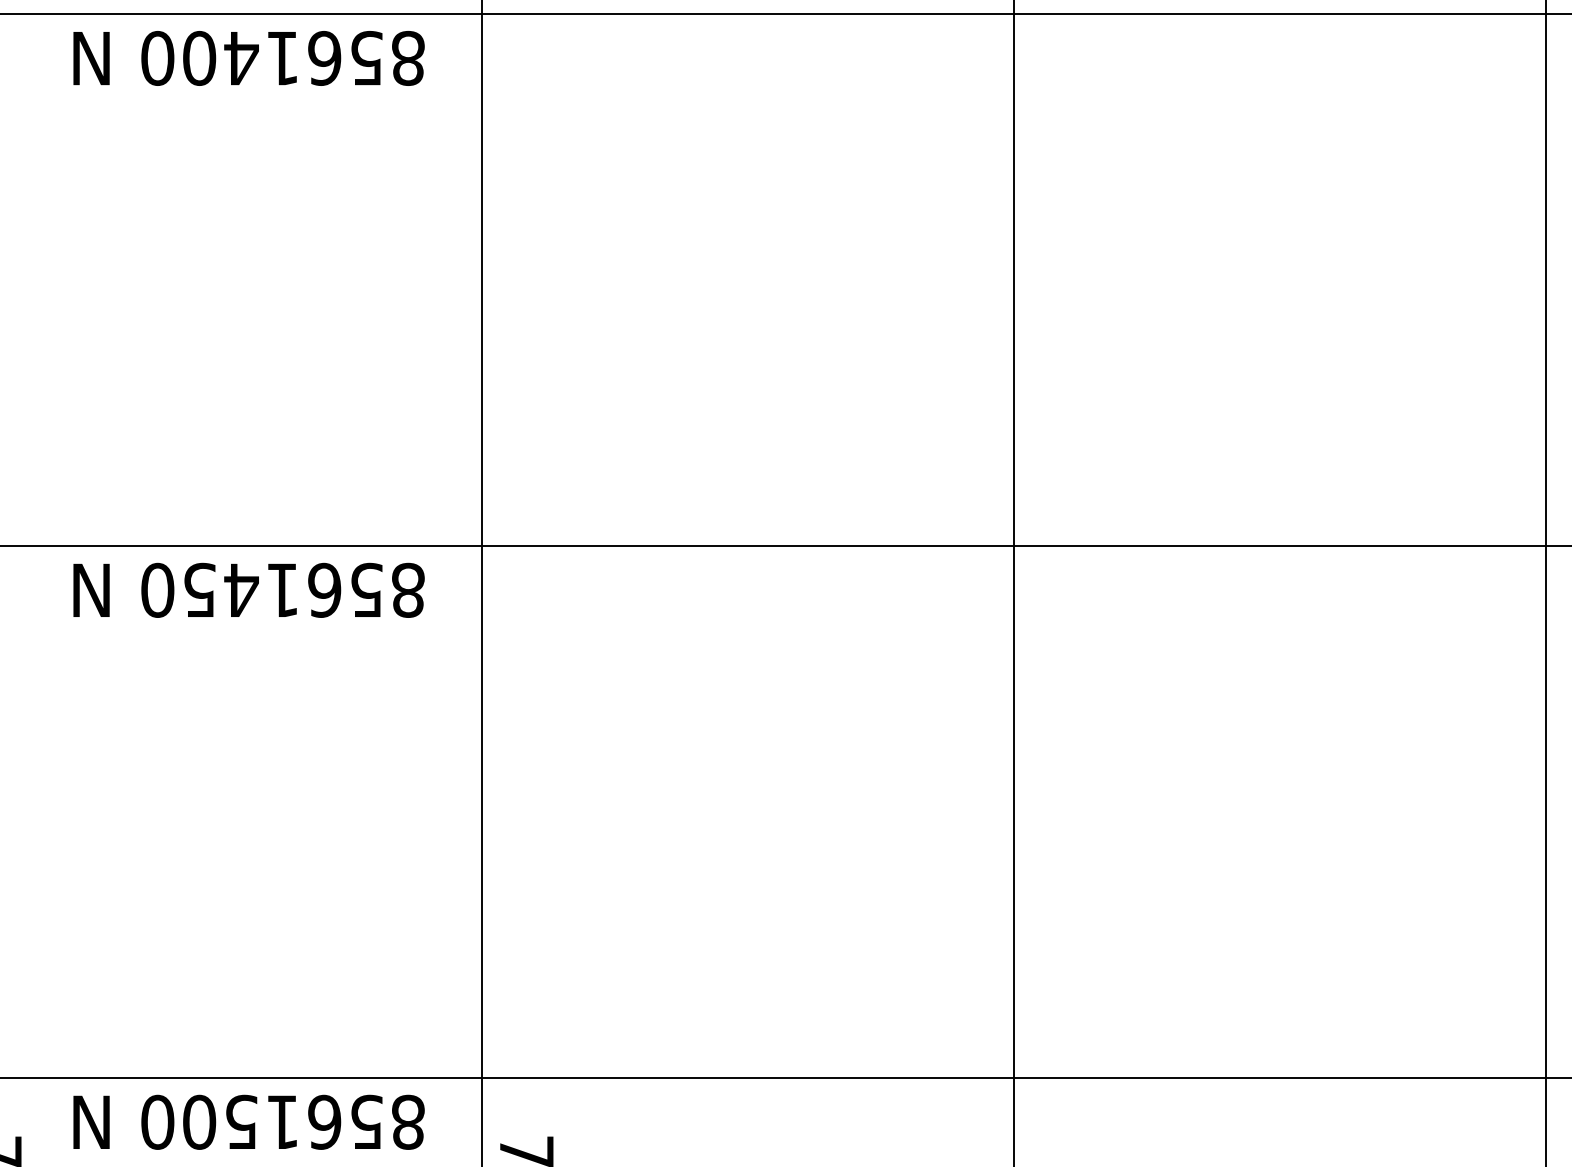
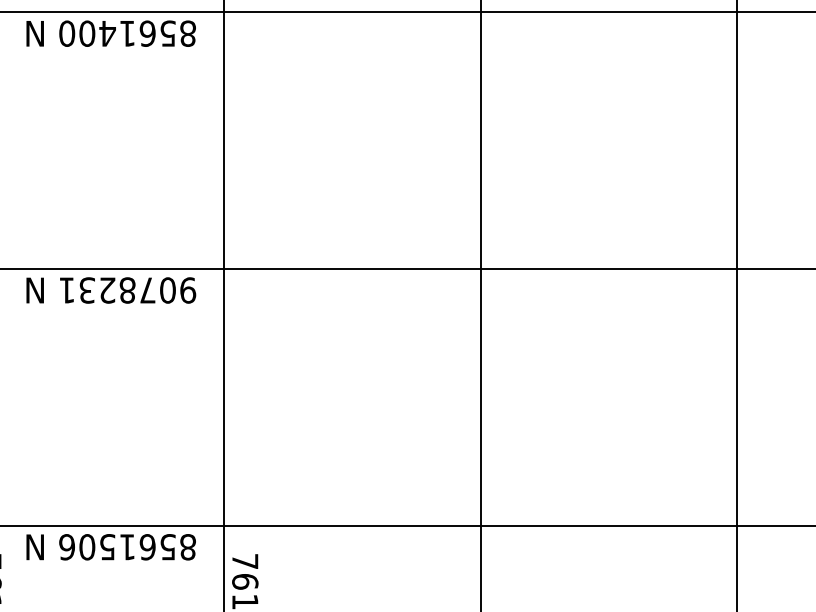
text: (282, 590) -> (127, 290), 8561450 -> 9078231
text: (158, 1122) -> (67, 547), 8561500 -> 8561506

